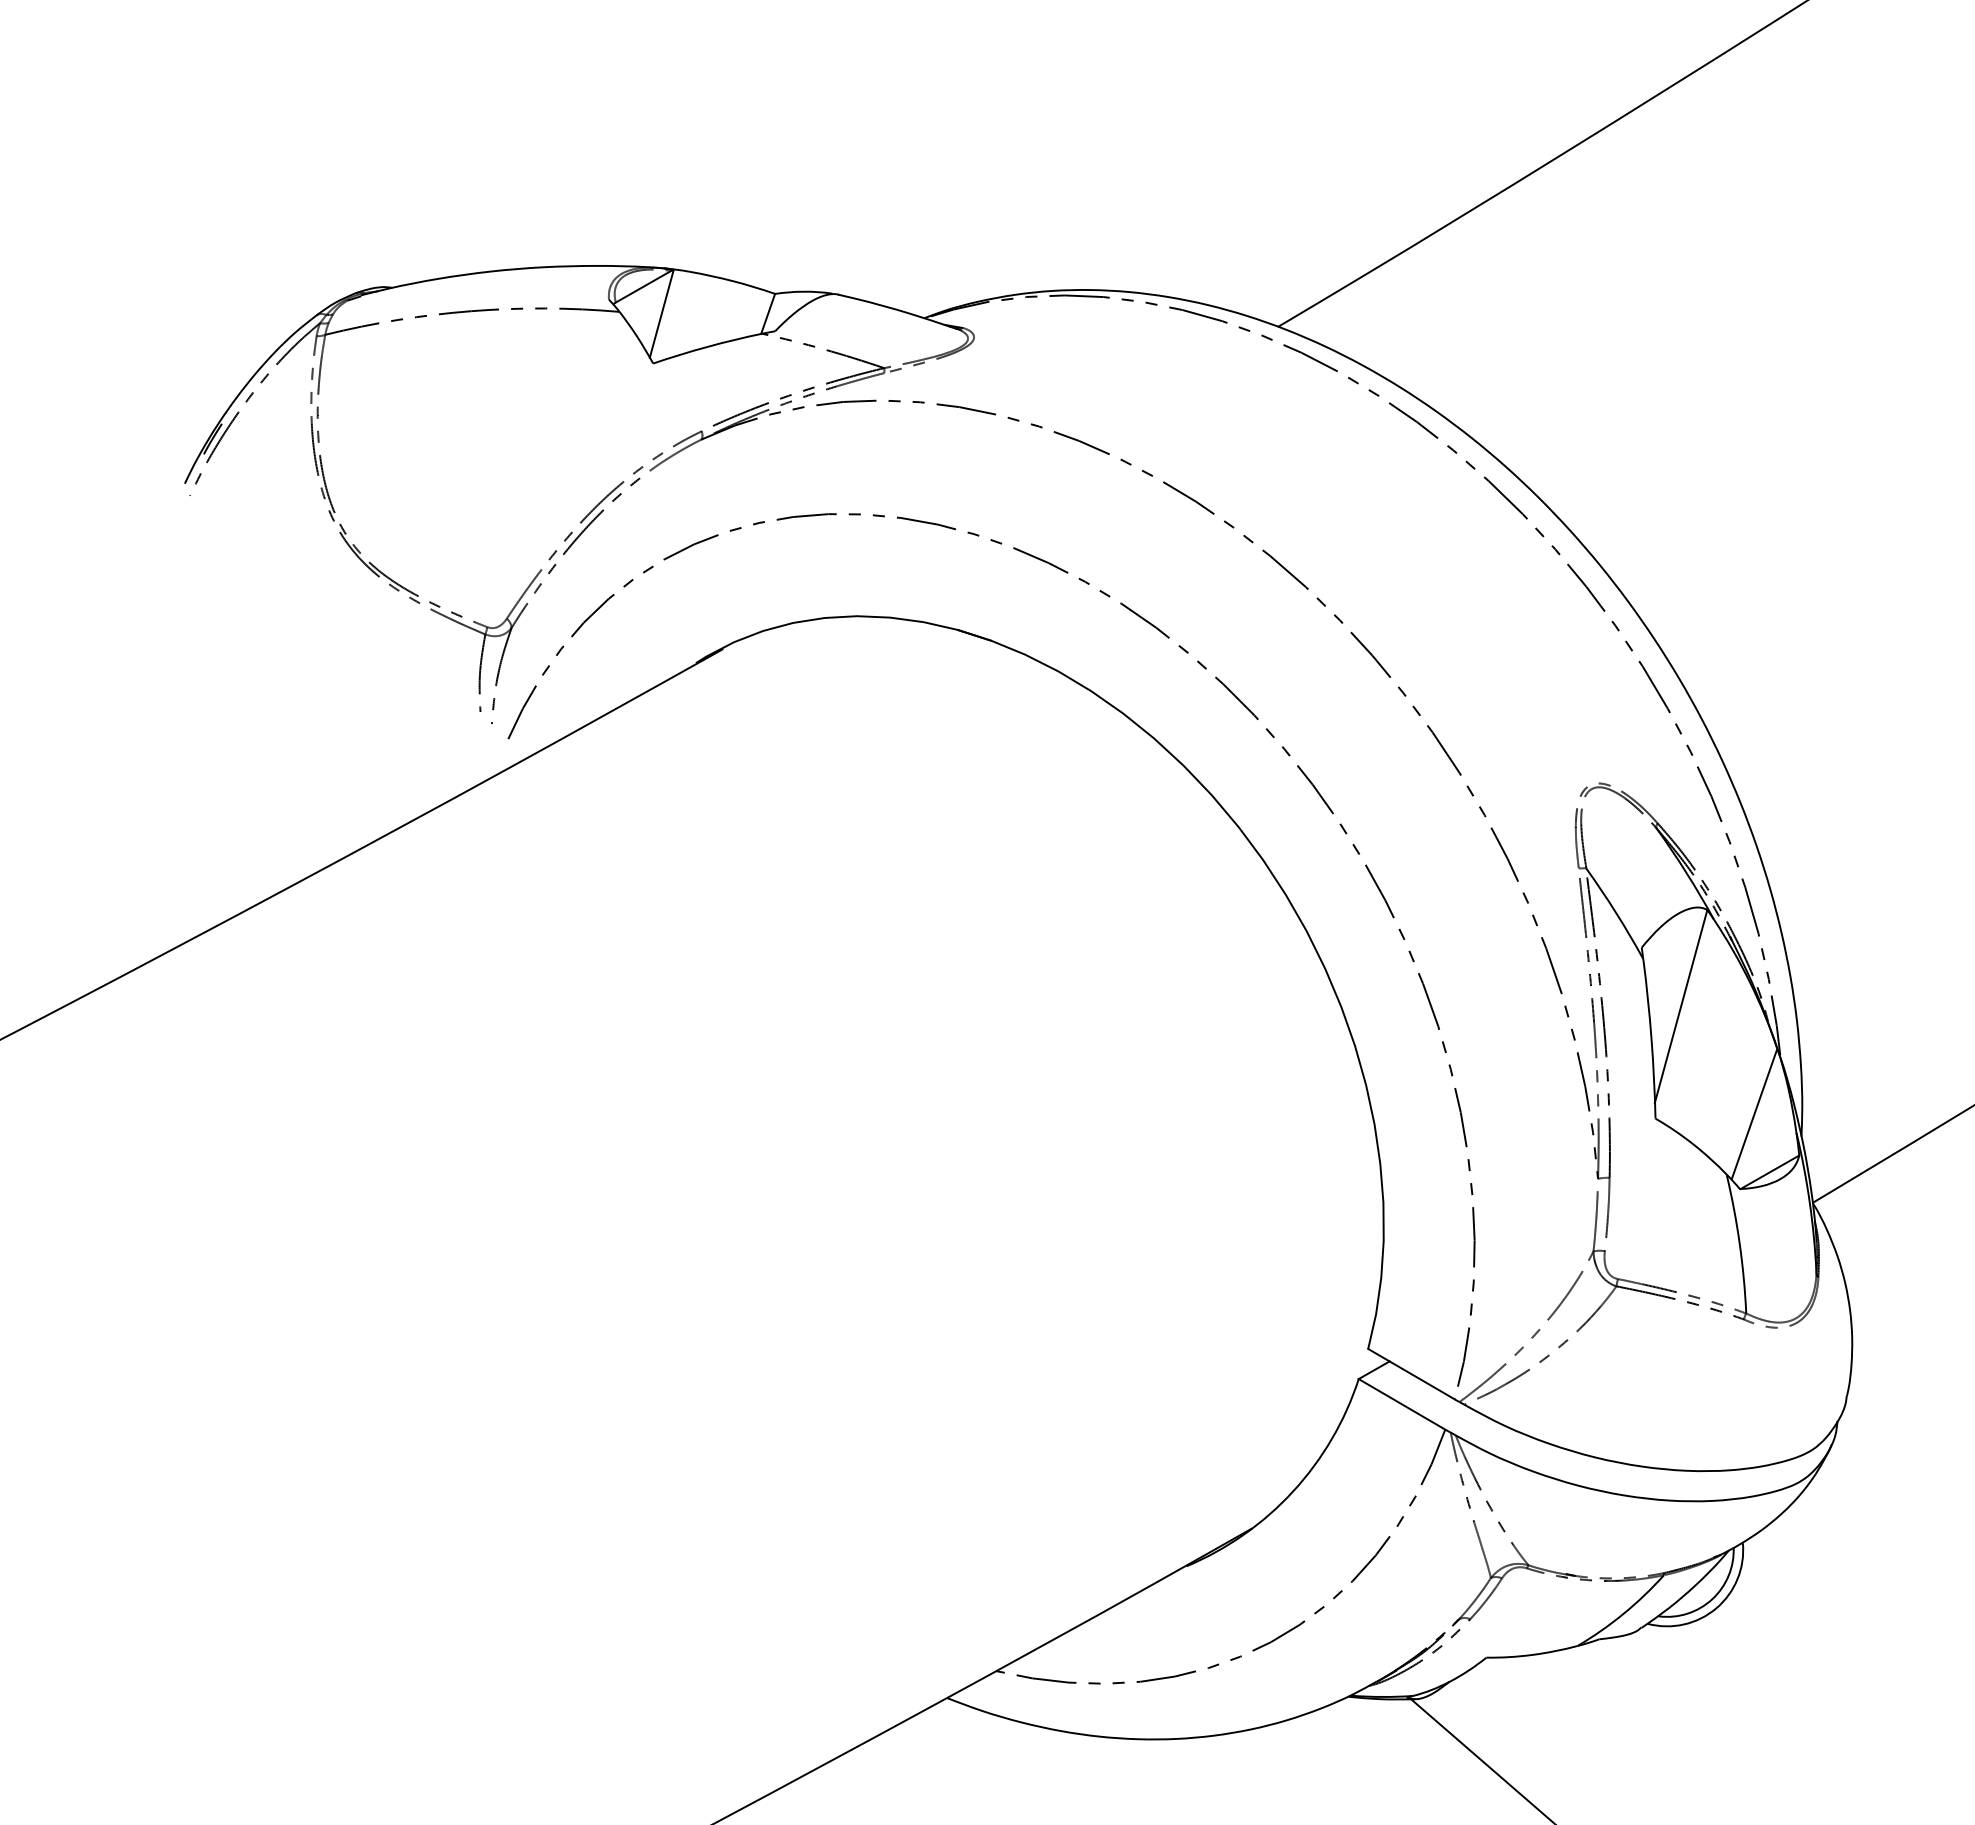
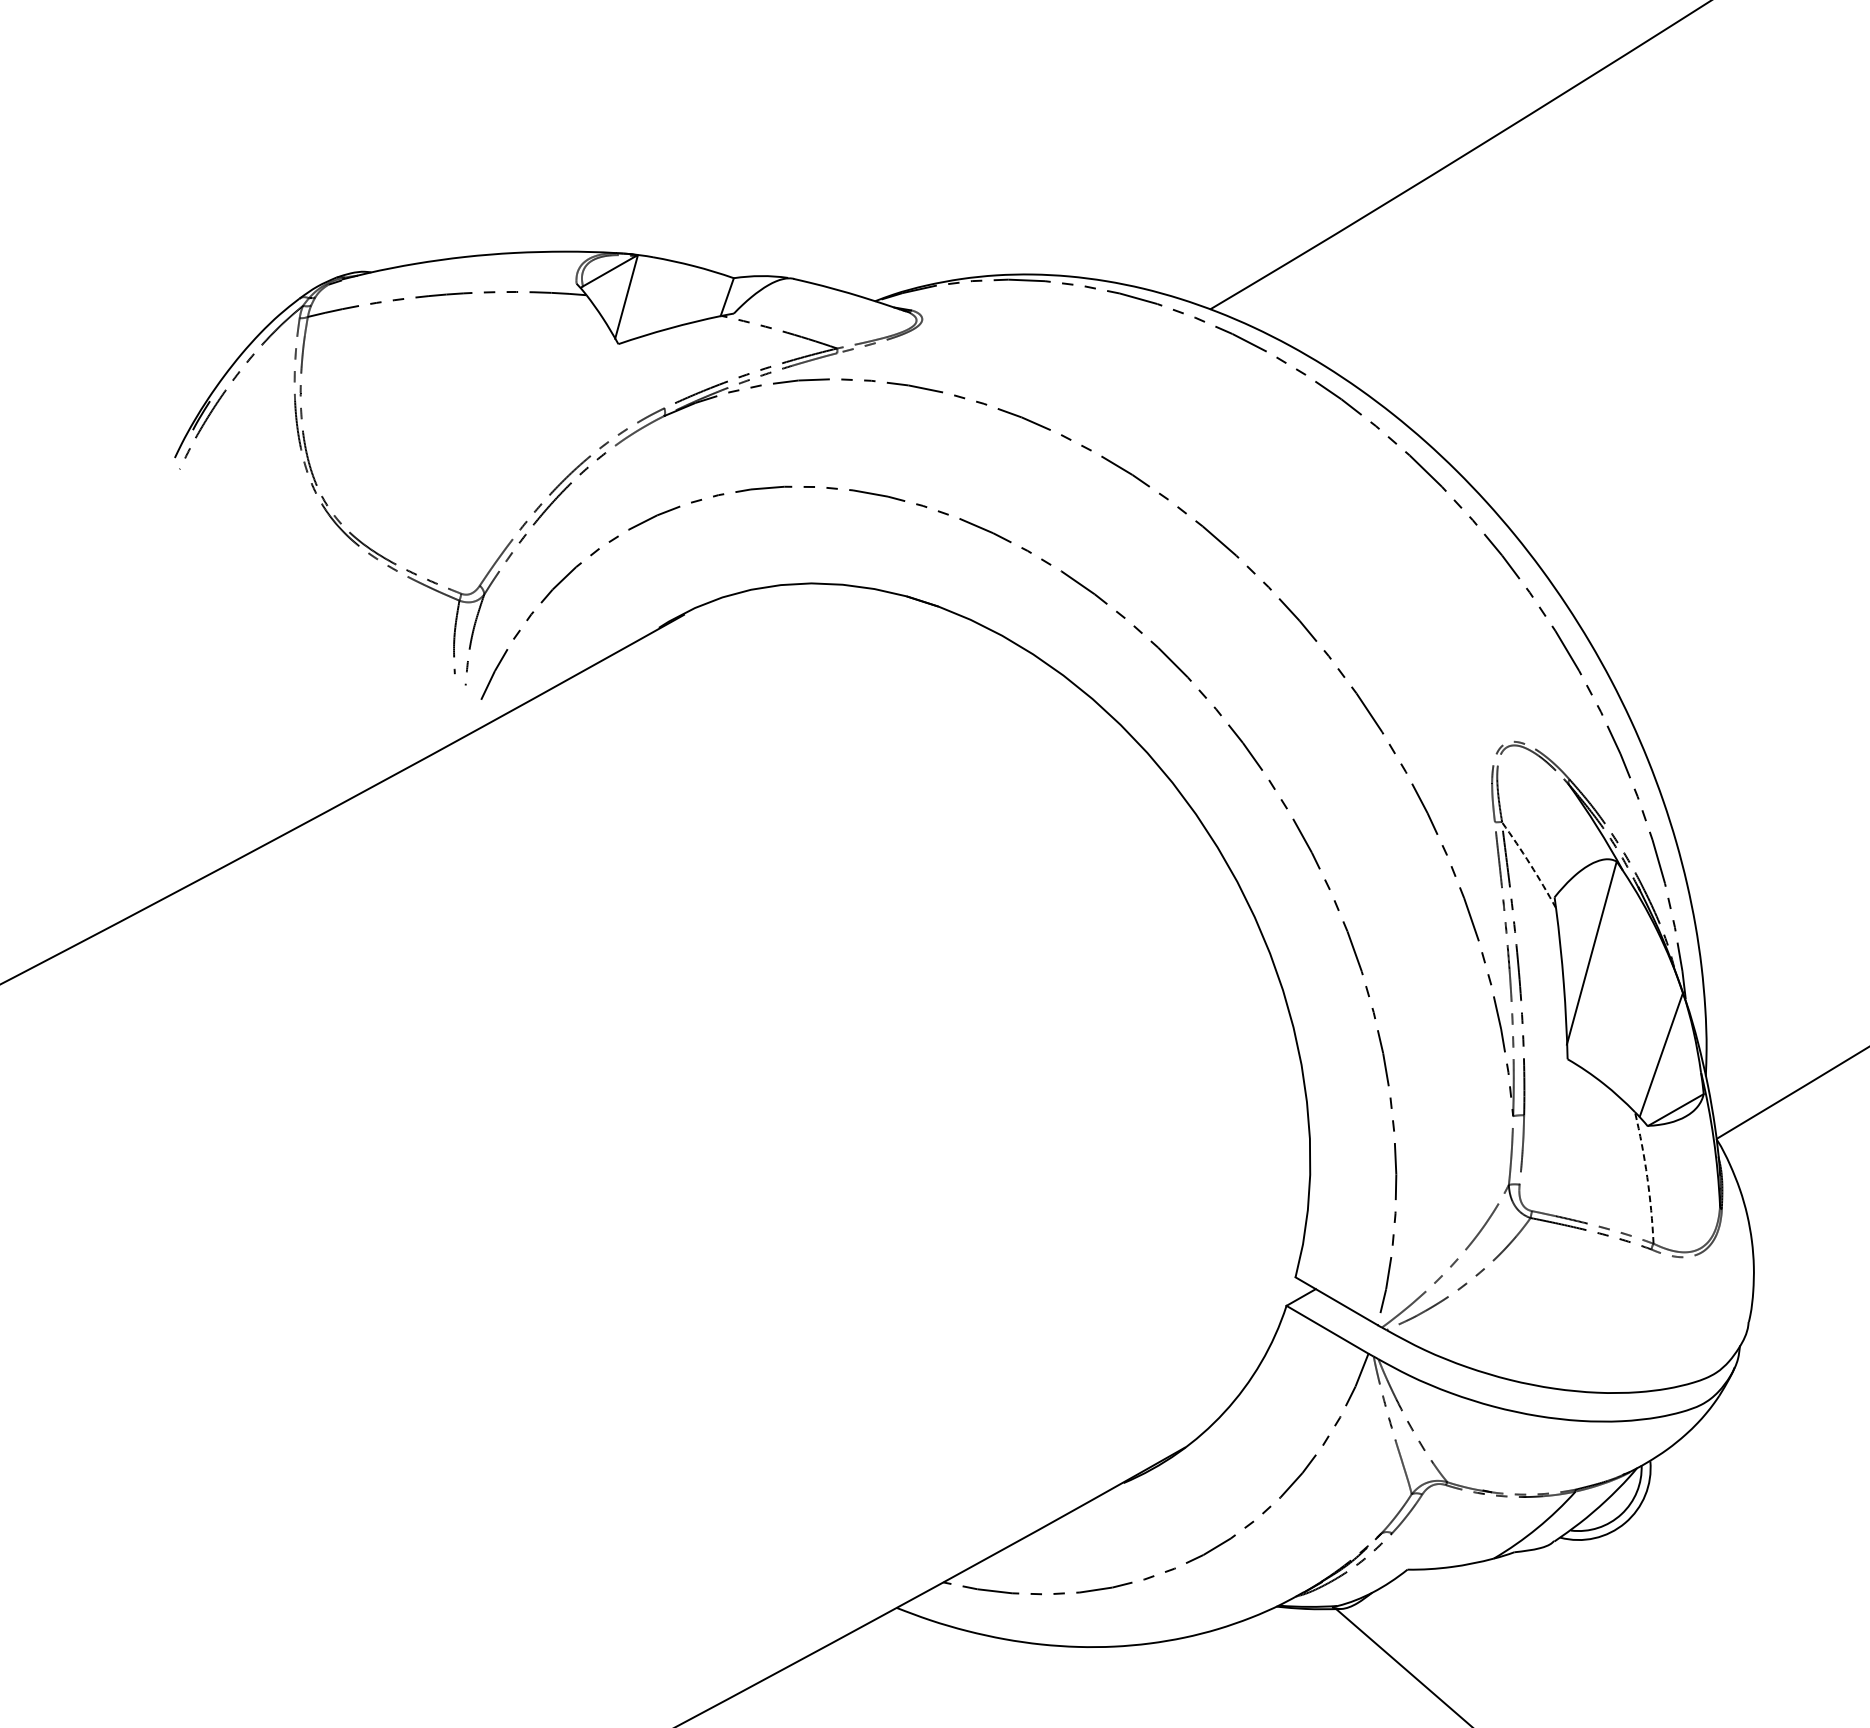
arc: (1616, 912) -> (1530, 864), solid -> dashed
arc: (1739, 1243) -> (1647, 1177), solid -> dashed

